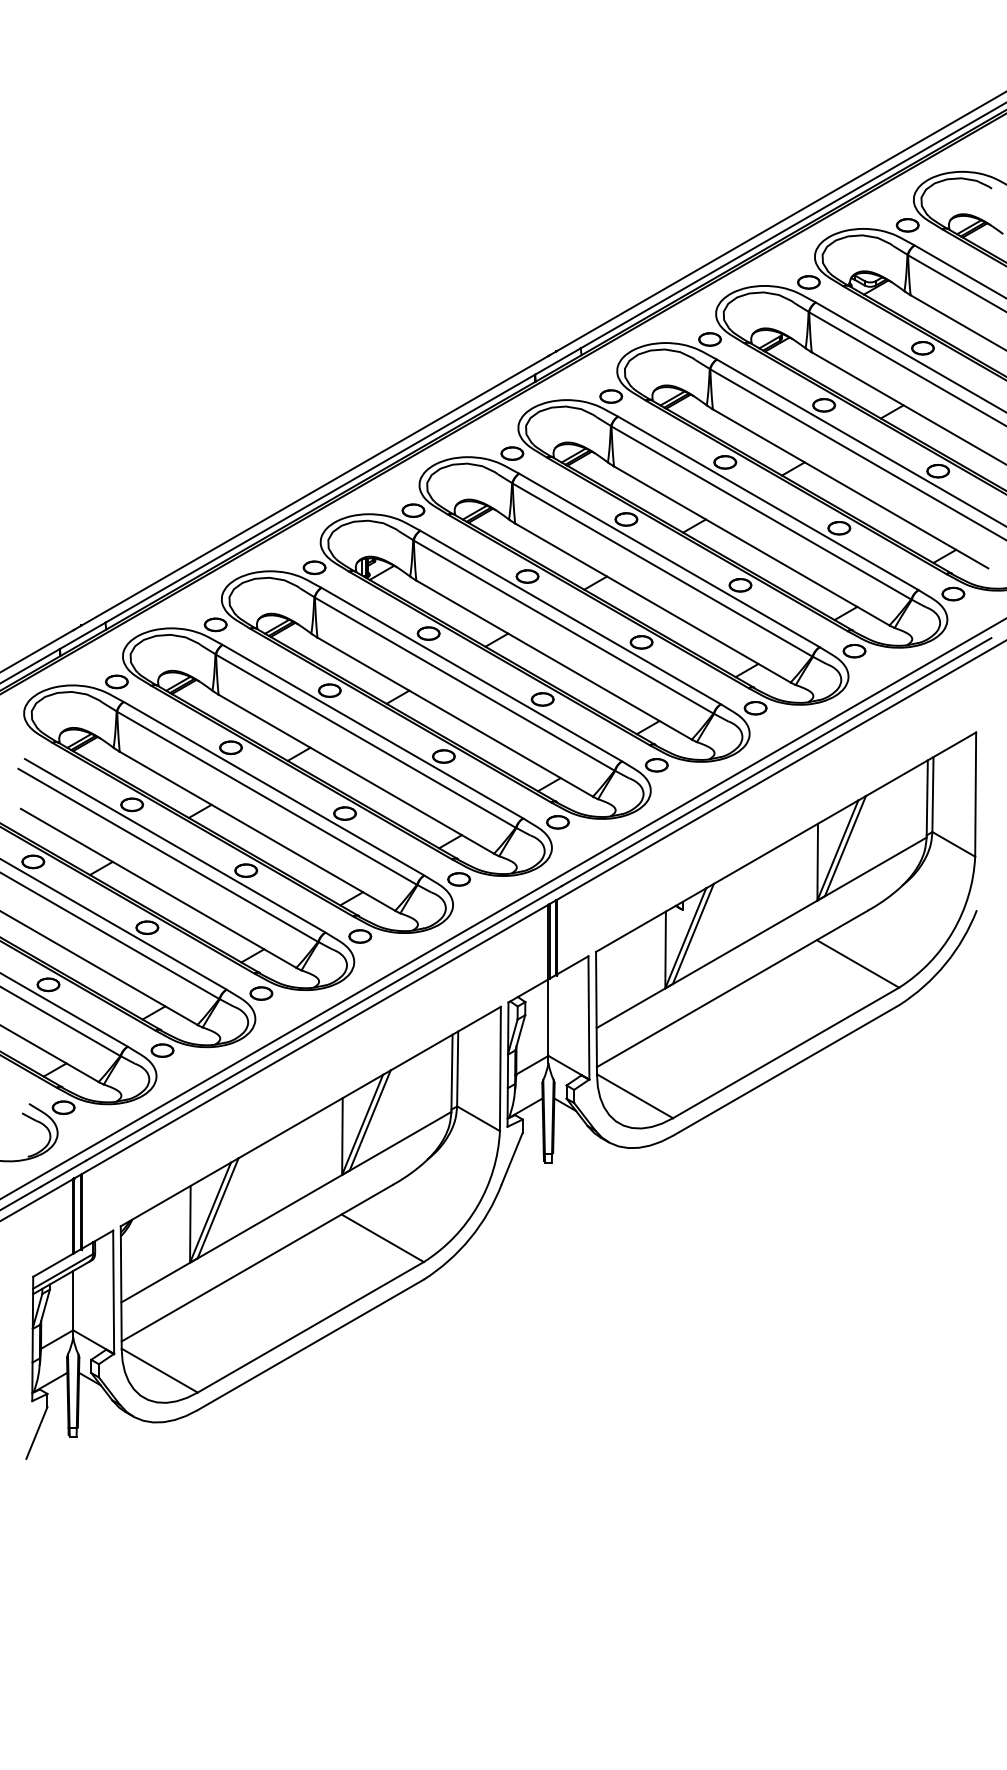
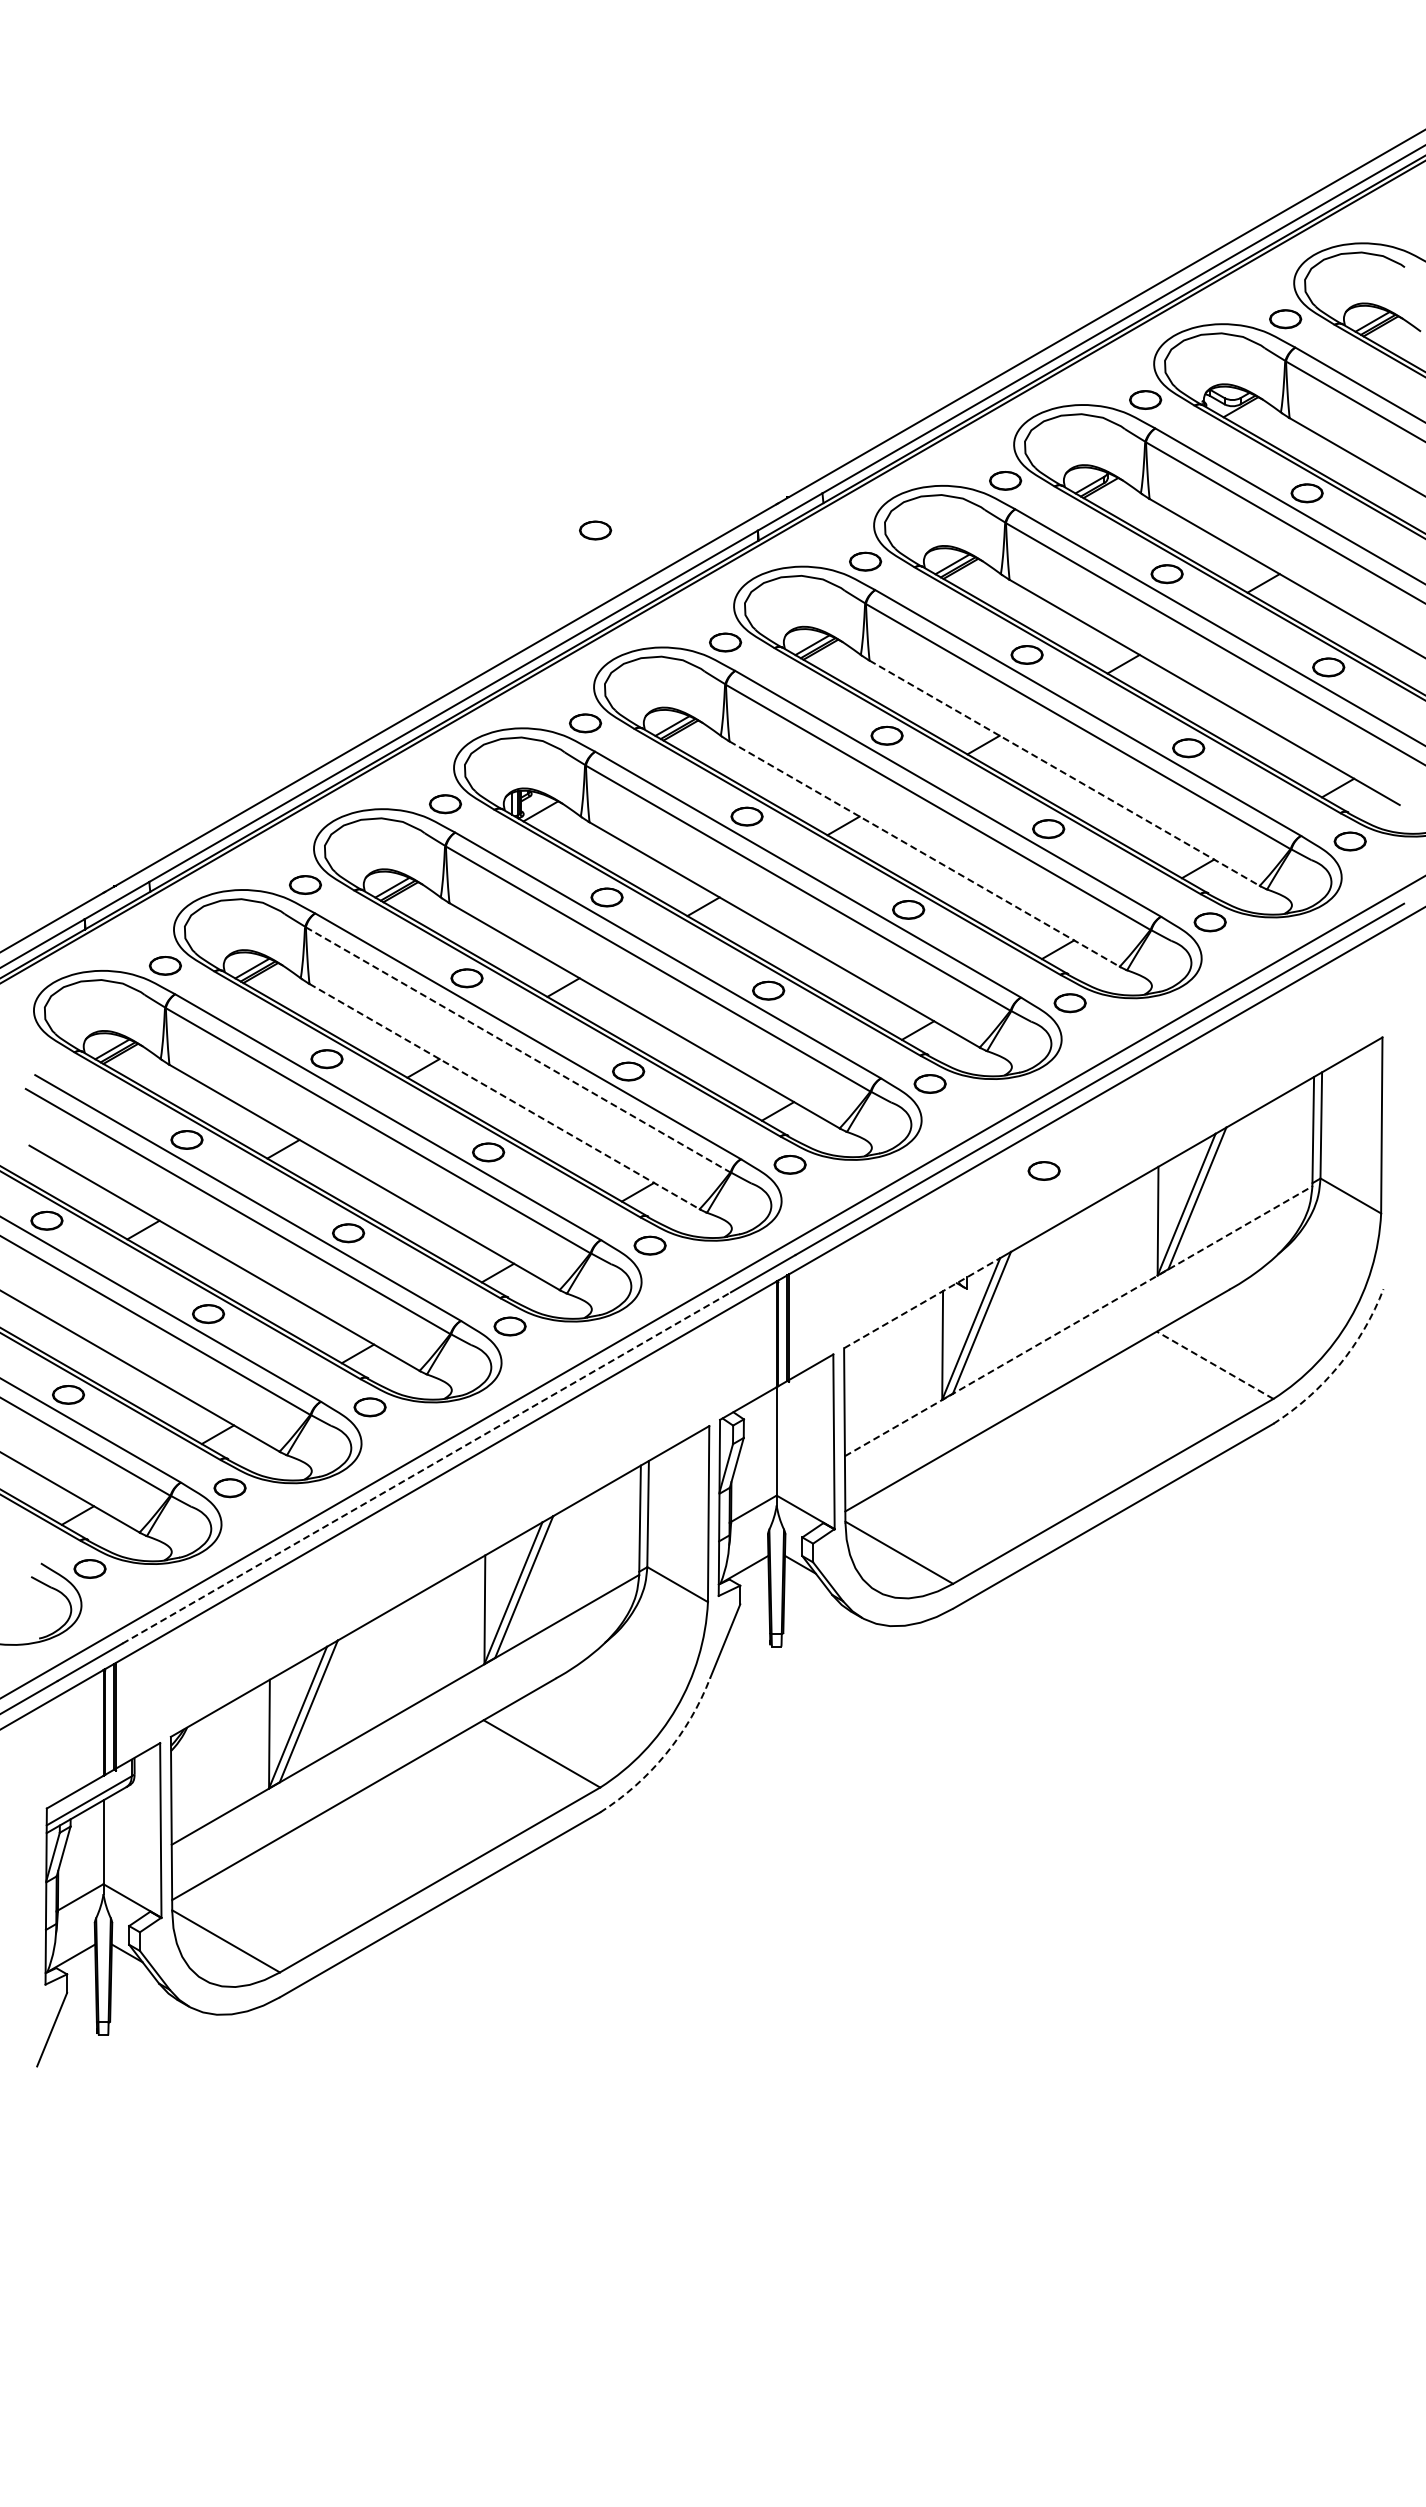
part: (420, 374) -> (595, 530), added
line: (752, 546) -> (1065, 773), solid -> dashed
line: (653, 603) -> (925, 854), solid -> dashed
line: (366, 741) -> (518, 1050), solid -> dashed
line: (357, 774) -> (505, 1096), solid -> dashed
part: (736, 826) -> (1043, 1170), added
line: (651, 919) -> (922, 1302), solid -> dashed
line: (761, 933) -> (1078, 1321), solid -> dashed
line: (857, 964) -> (1214, 1365), solid -> dashed
arc: (945, 964) -> (1339, 1365), solid -> dashed
line: (301, 1036) -> (427, 1467), solid -> dashed
arc: (470, 1238) -> (666, 1753), solid -> dashed

